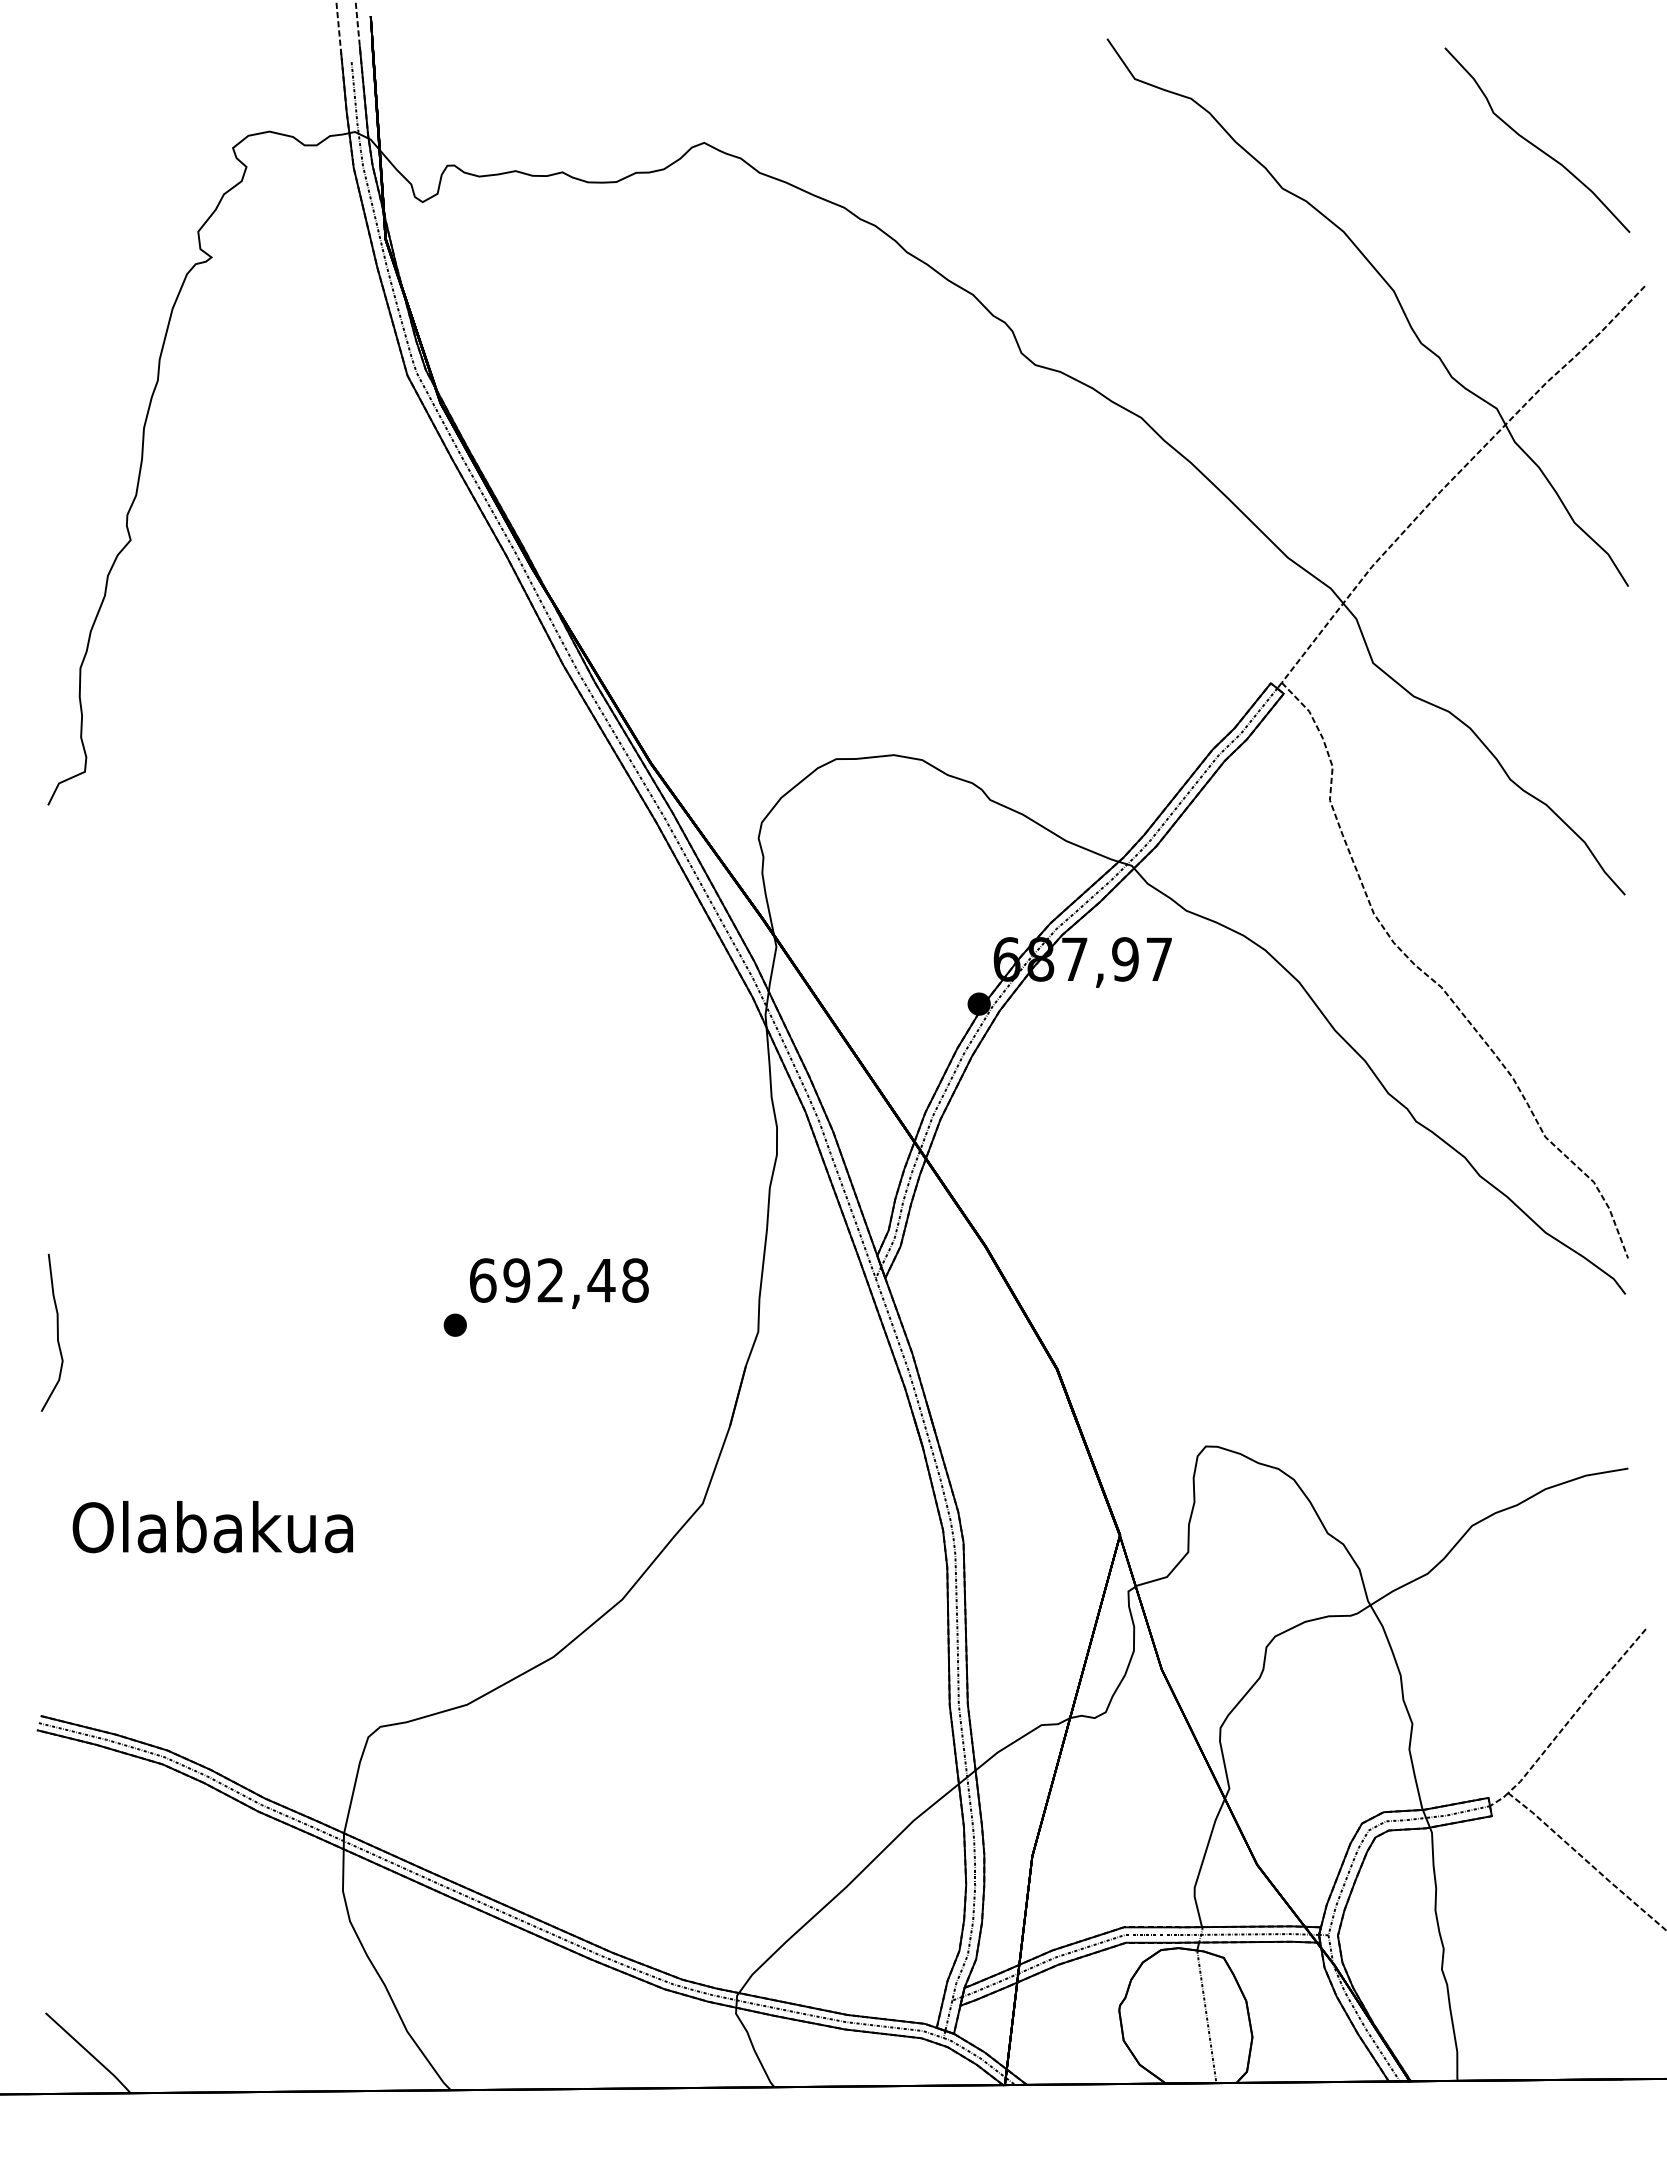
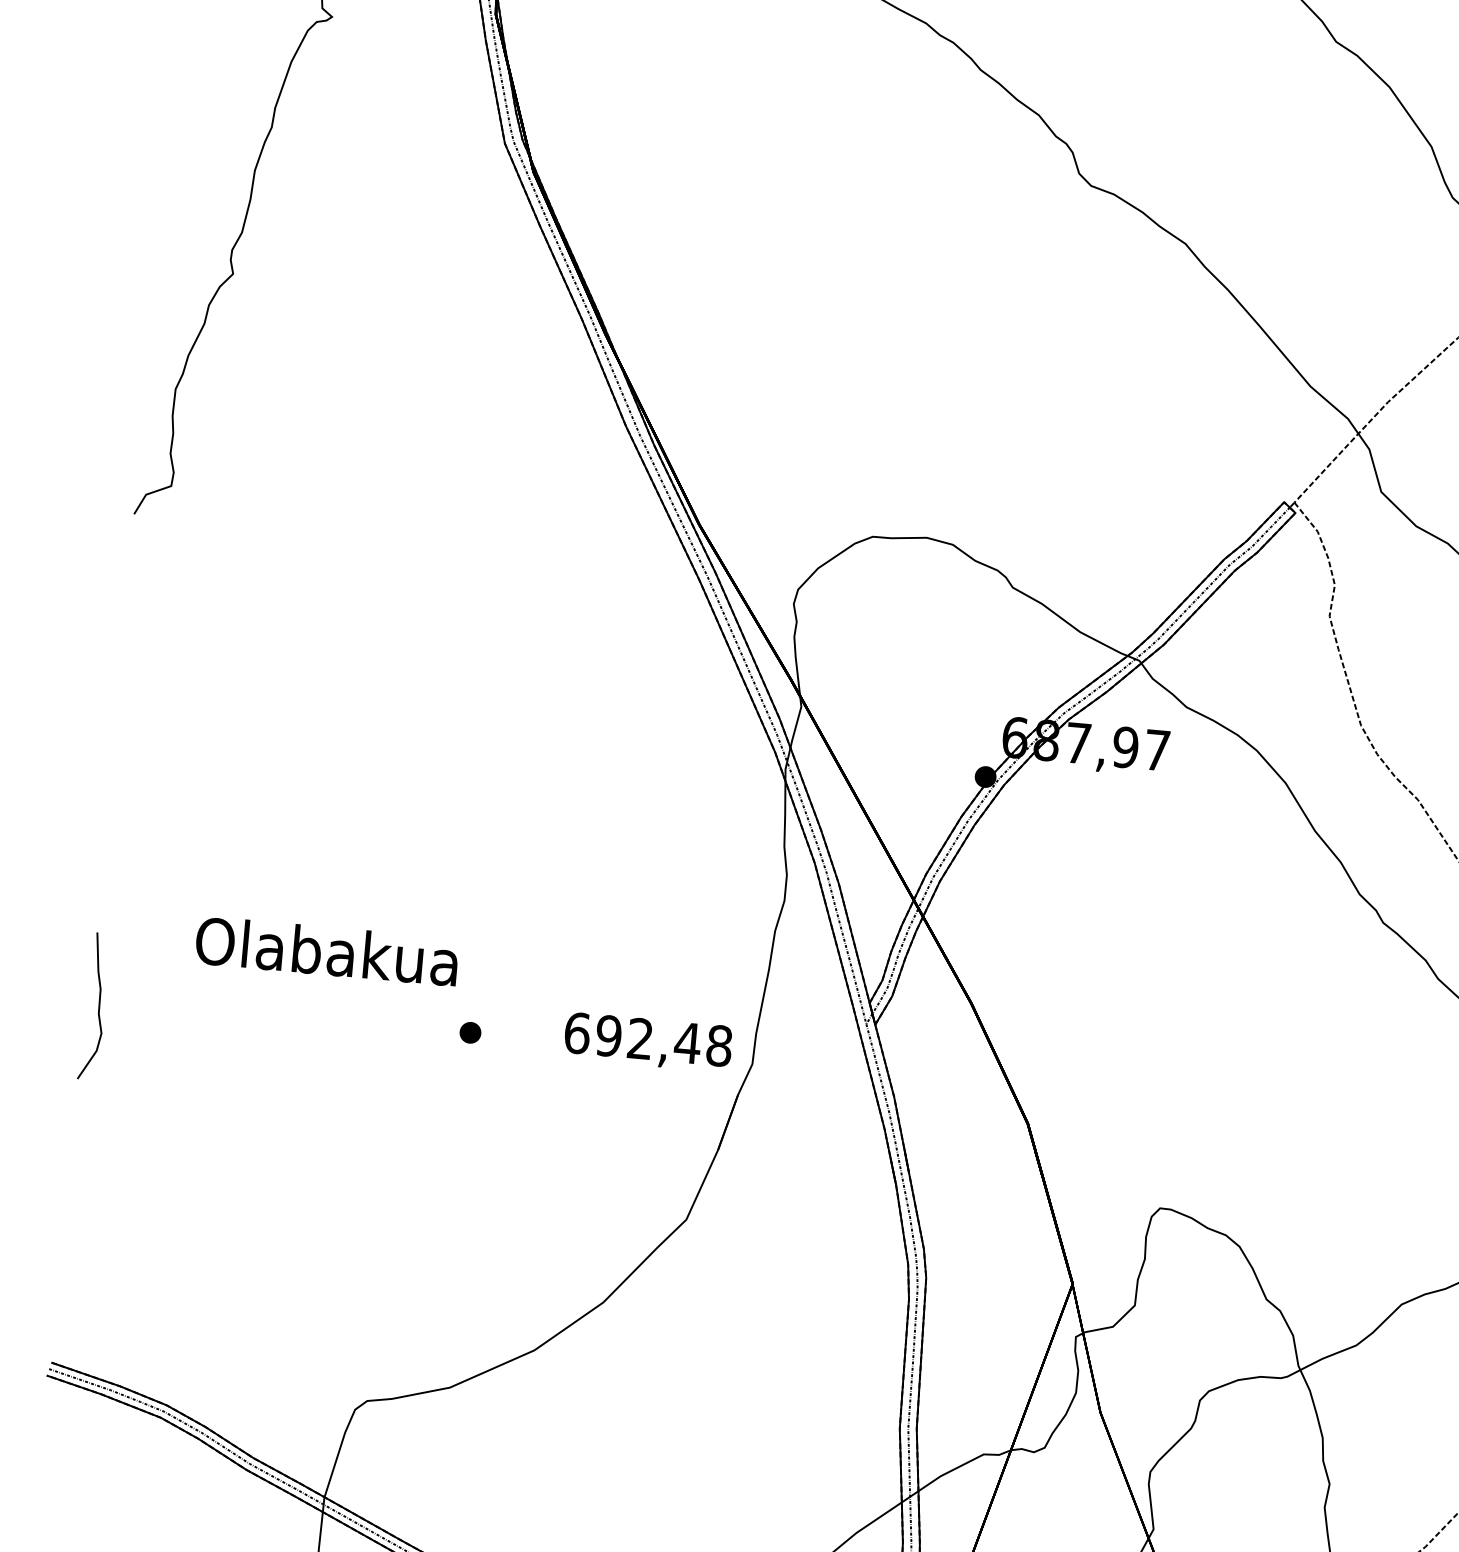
text: (559, 1283) -> (648, 1042), moved
text: (212, 1527) -> (326, 951), moved

